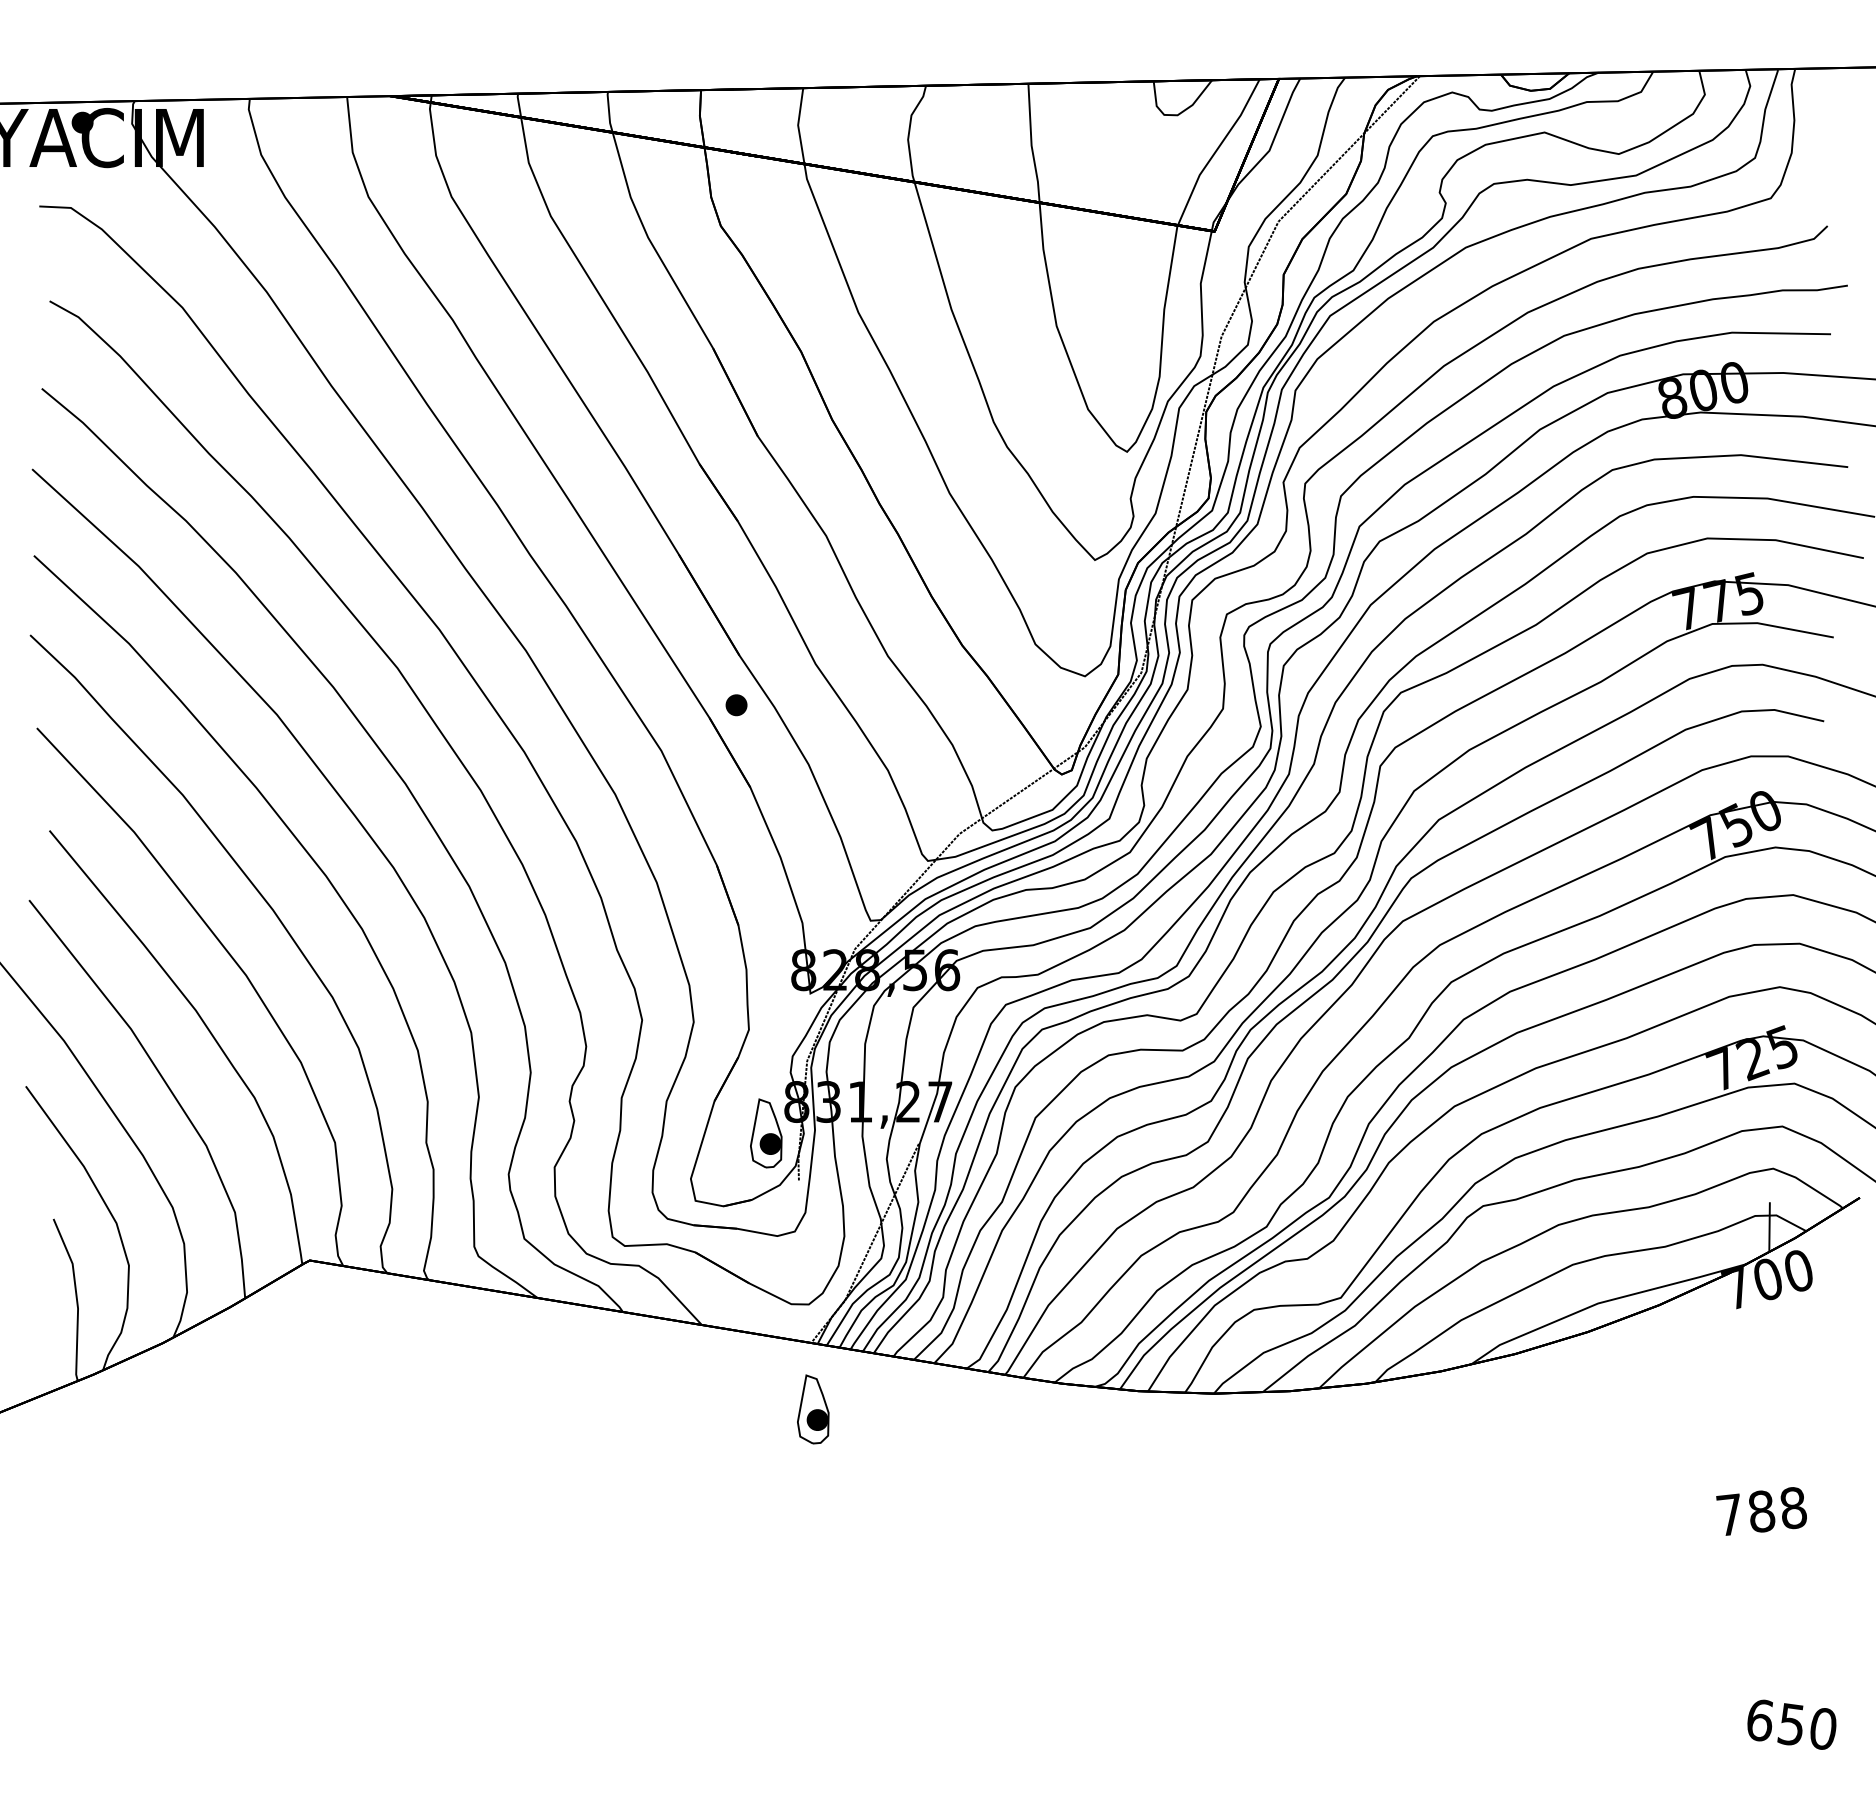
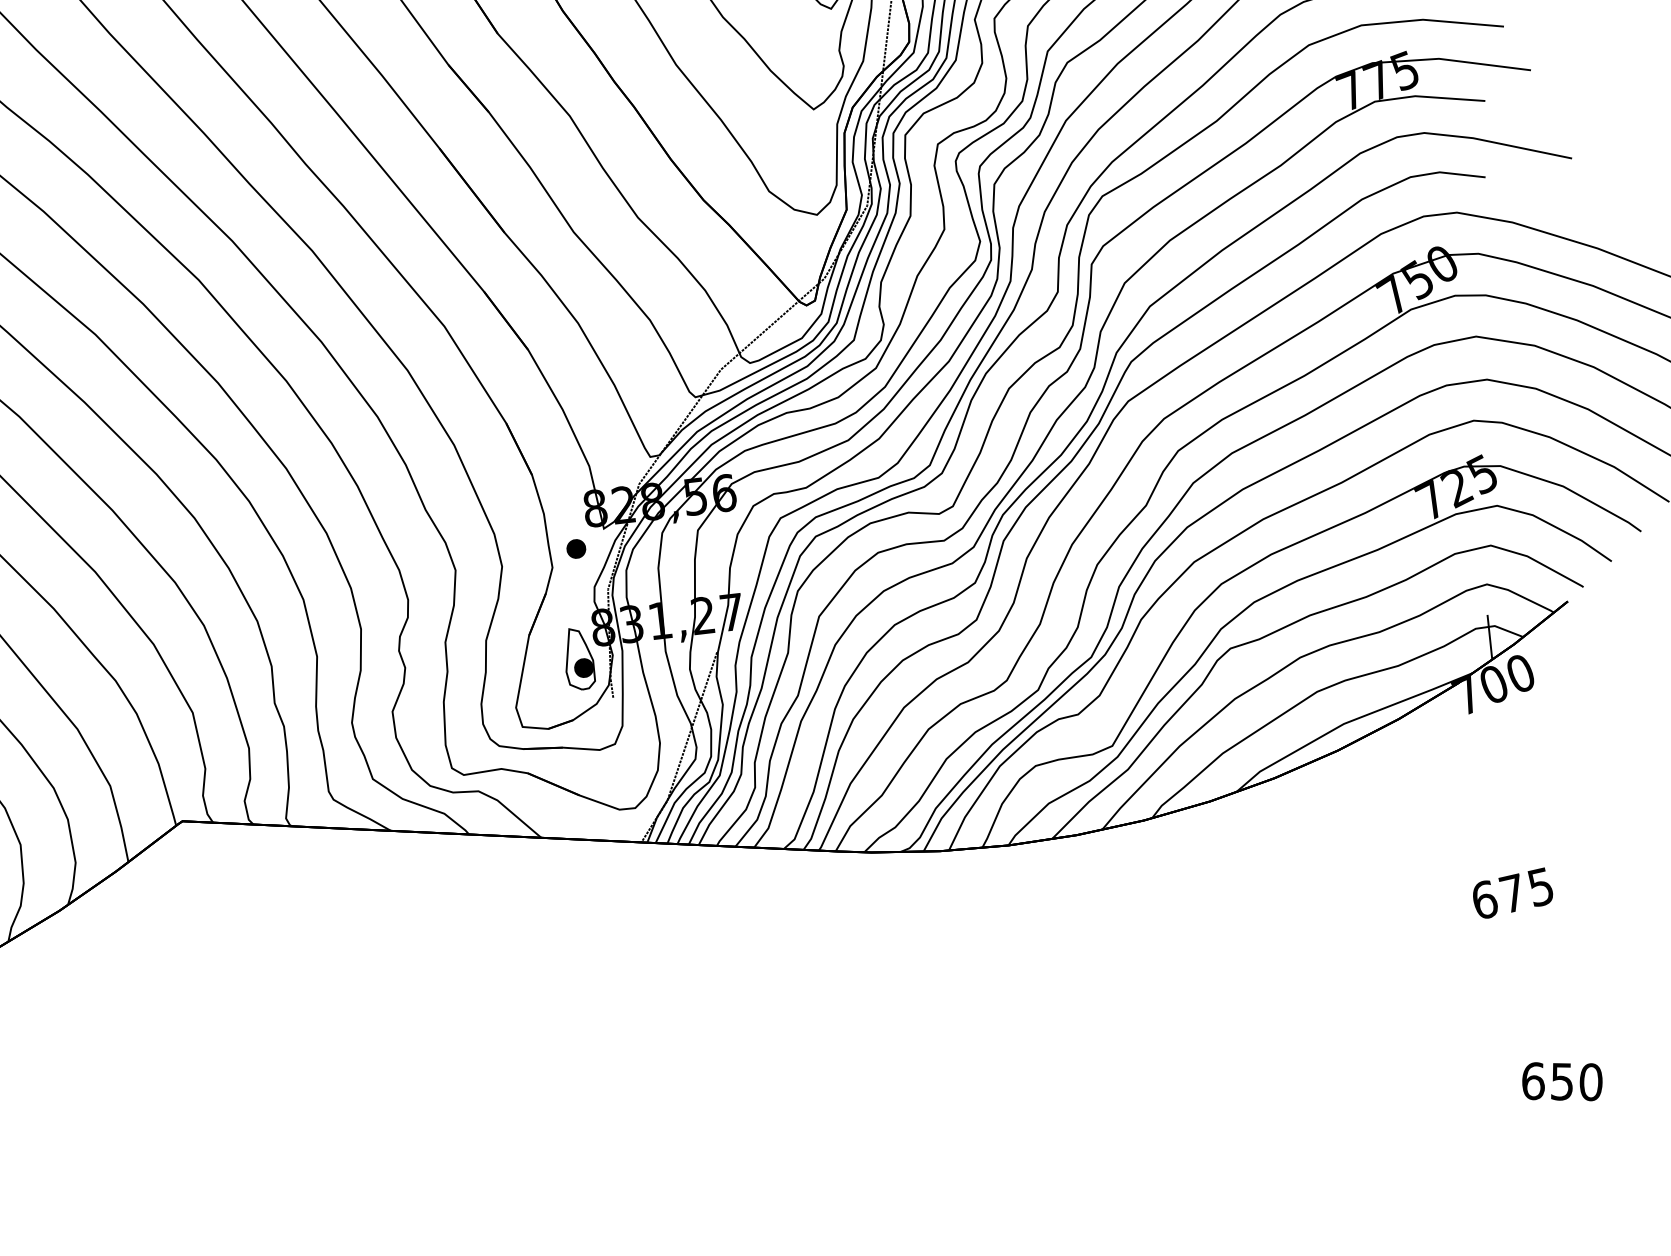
part: (736, 705) -> (576, 549), moved
part: (813, 1409) -> (650, 901), removed
text: (1761, 1511) -> (1512, 893), 788 -> 675

